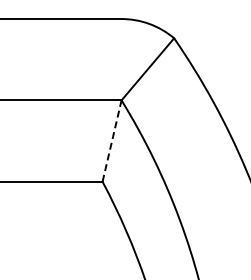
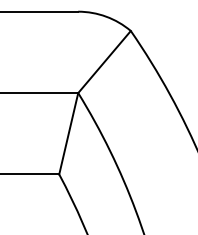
line: (112, 141) -> (69, 134), dashed -> solid

